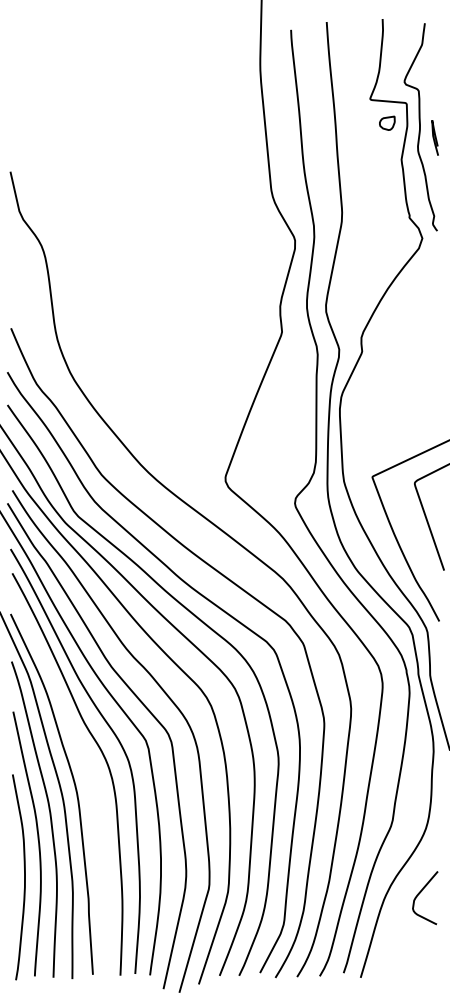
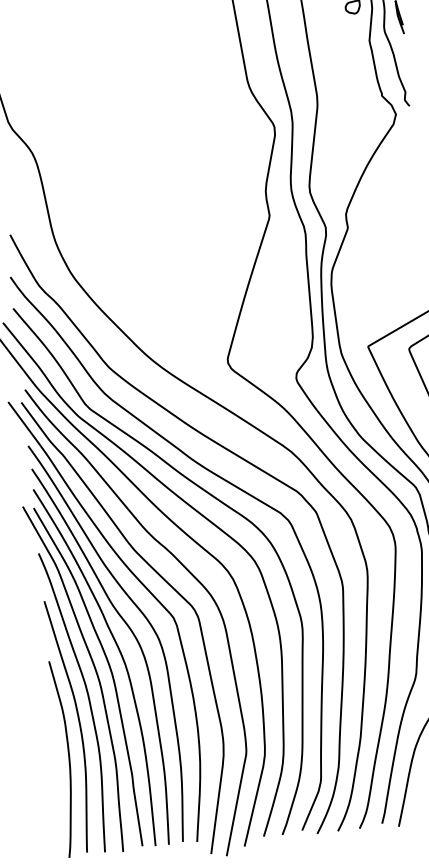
curve: (88, 778) -> (121, 658), added

